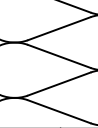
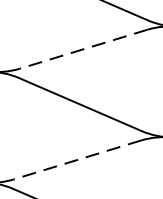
line: (58, 28) -> (82, 48), solid -> dashed
line: (58, 84) -> (75, 160), solid -> dashed

